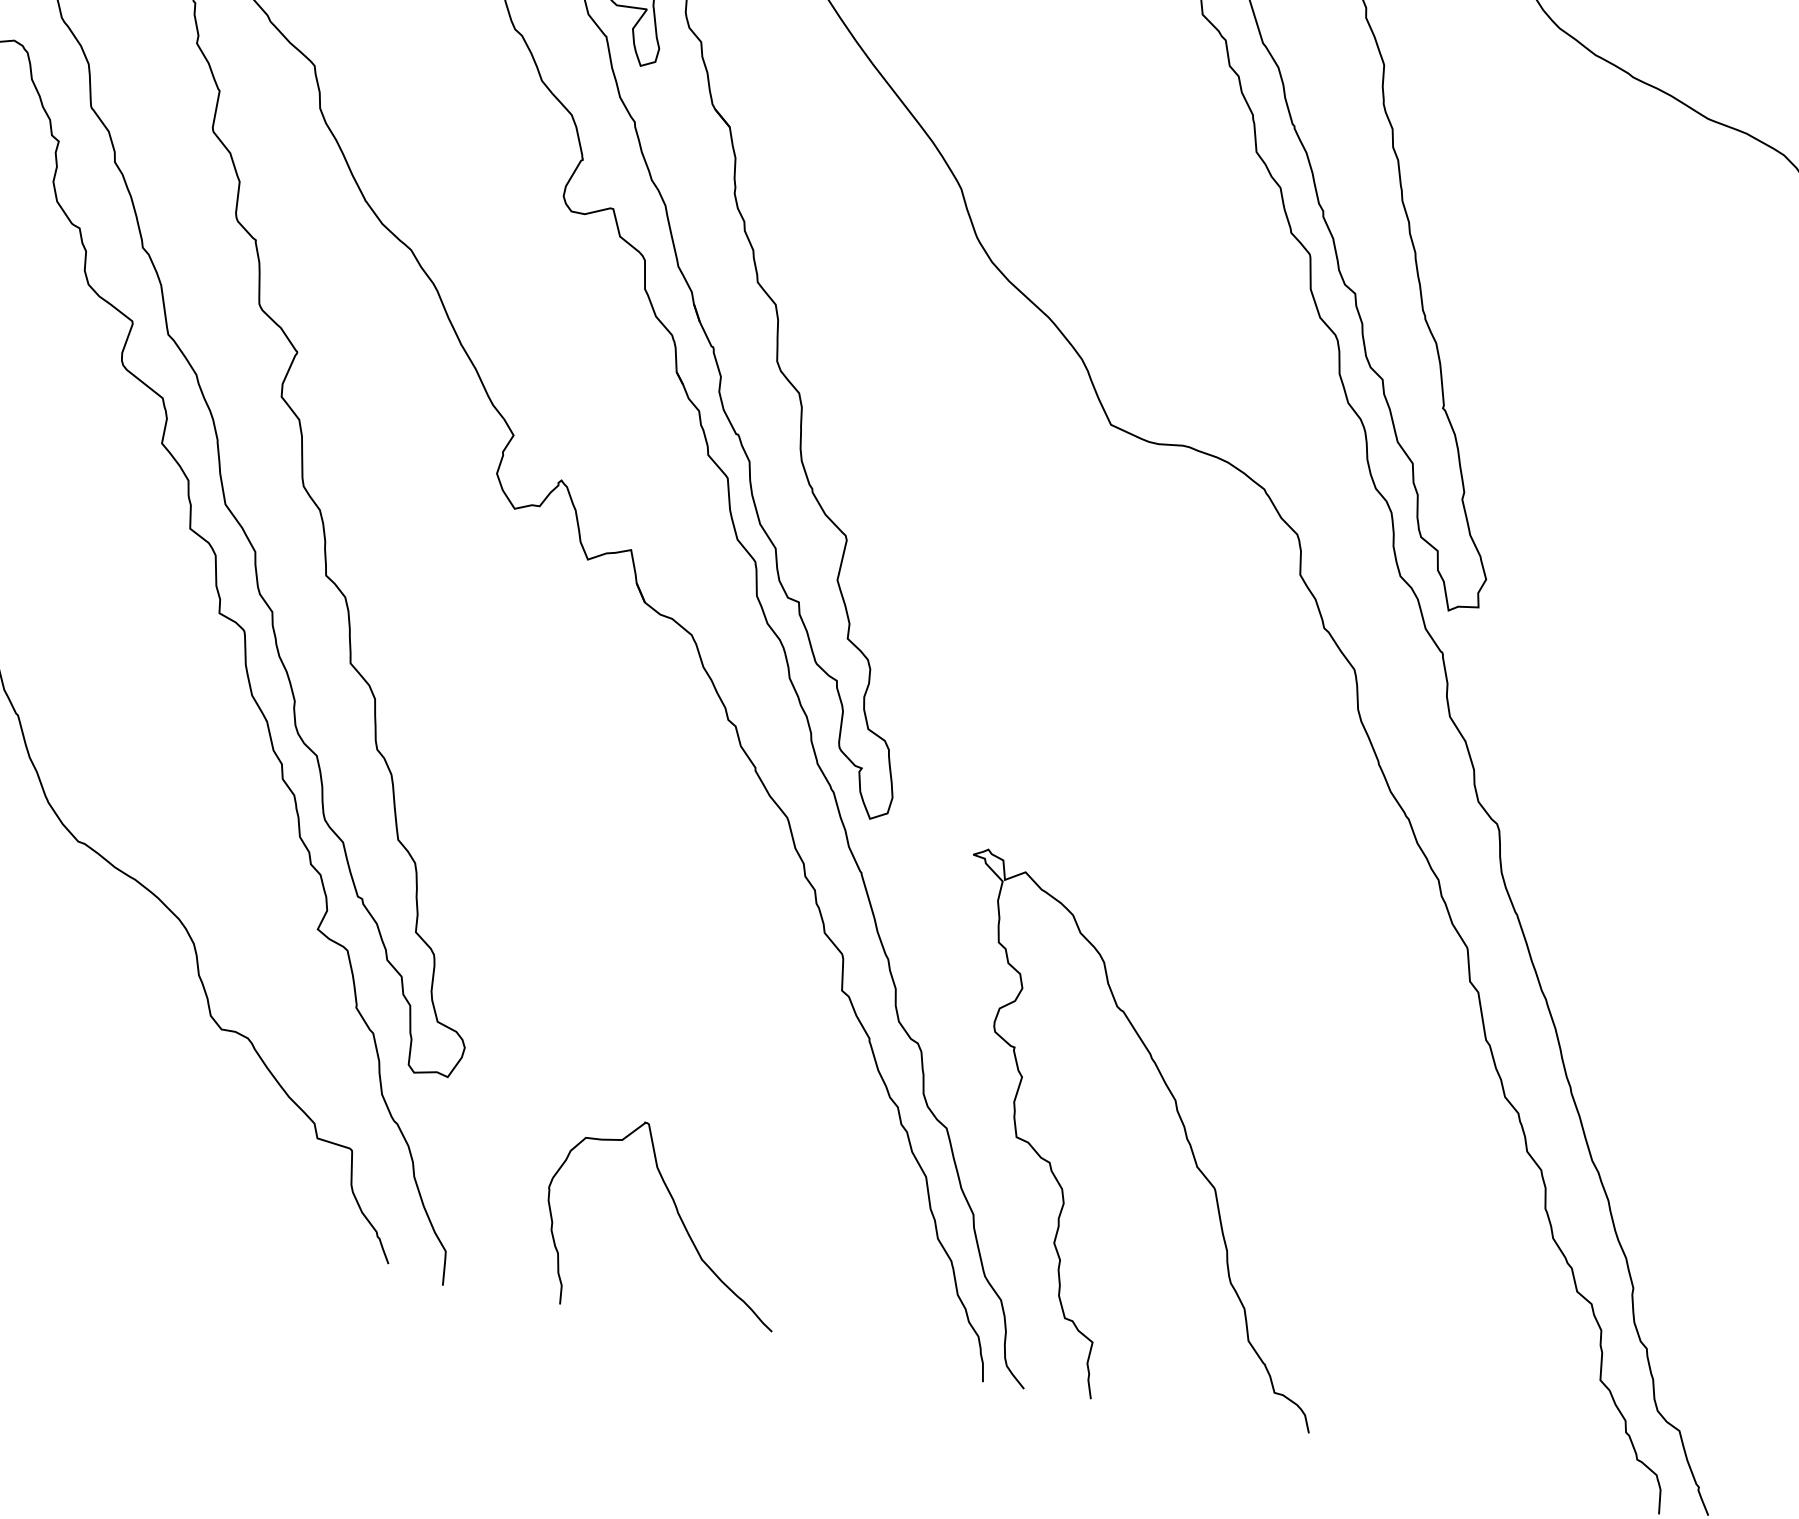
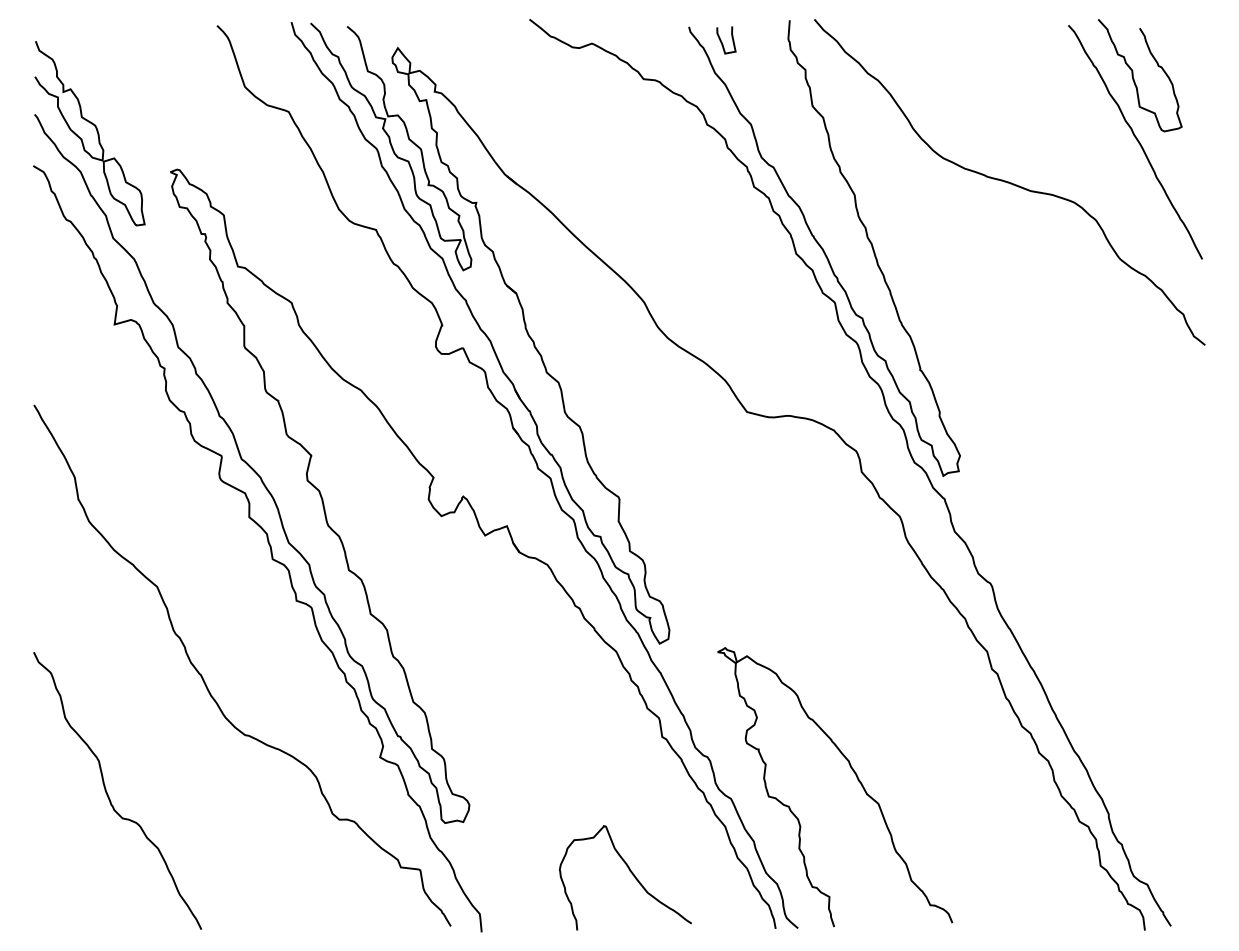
curve: (677, 1216) -> (630, 872), moved

